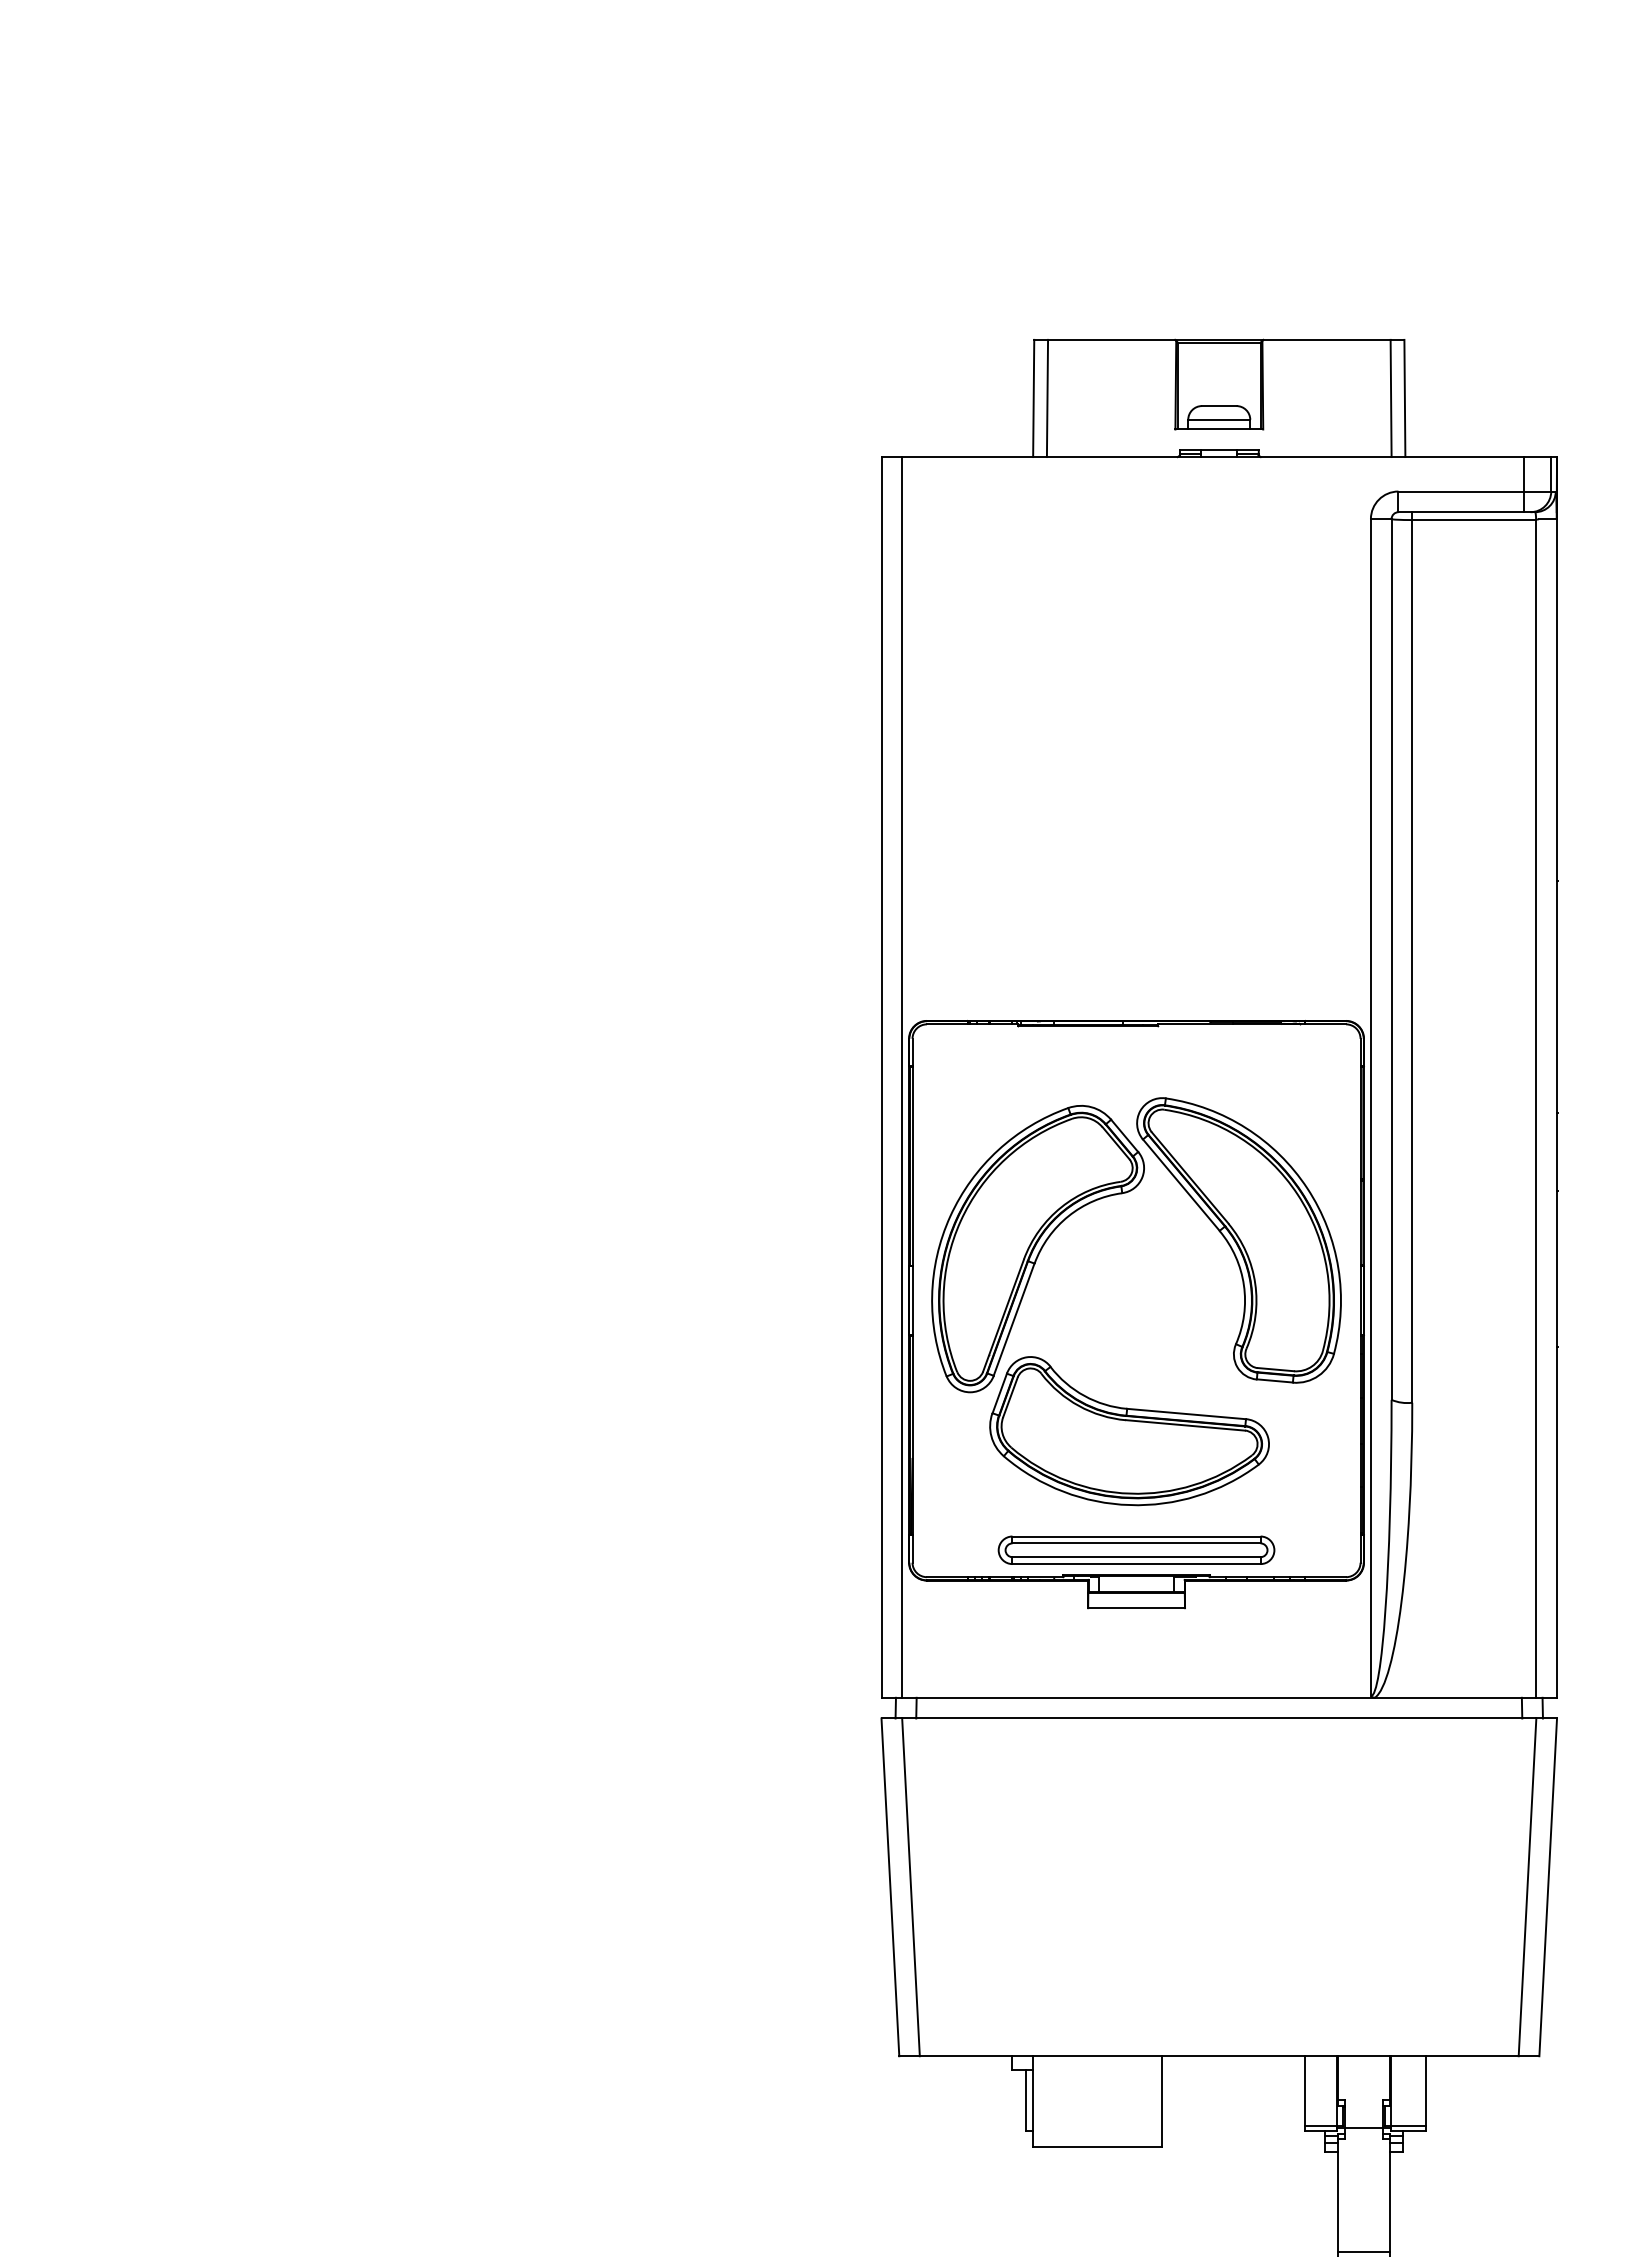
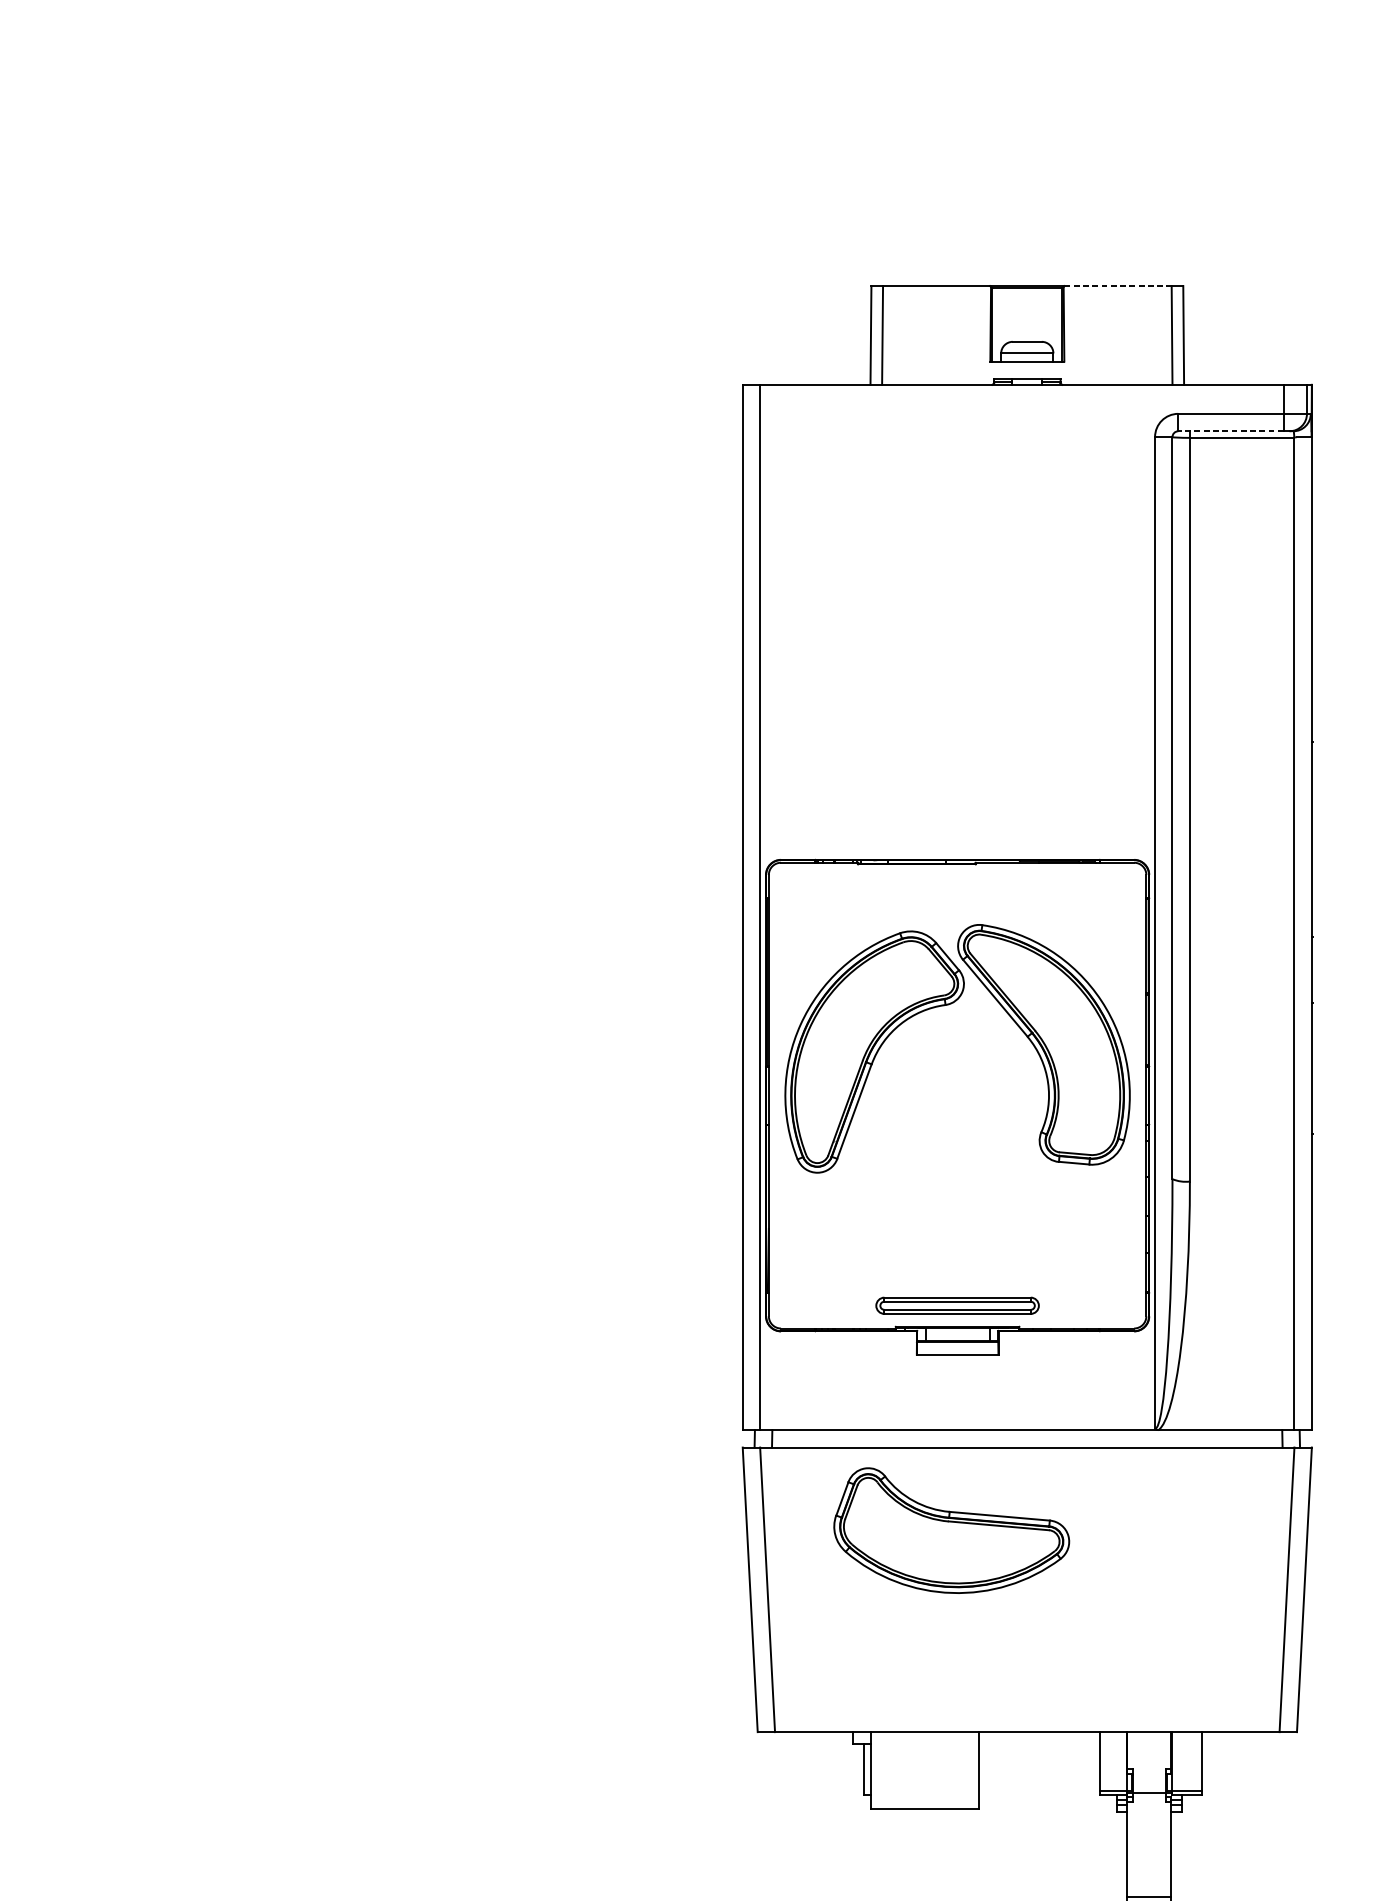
line: (1327, 339) -> (1118, 285), solid -> dashed
line: (1461, 512) -> (1231, 431), solid -> dashed
part: (1129, 1431) -> (951, 1530), moved
part: (1136, 1549) -> (957, 1305), size x0.7

